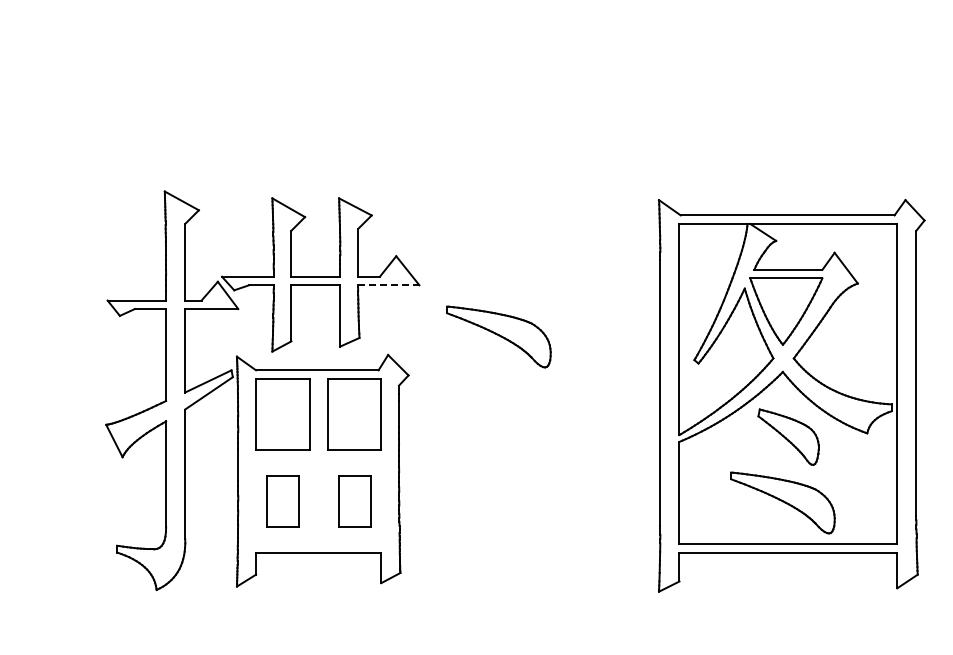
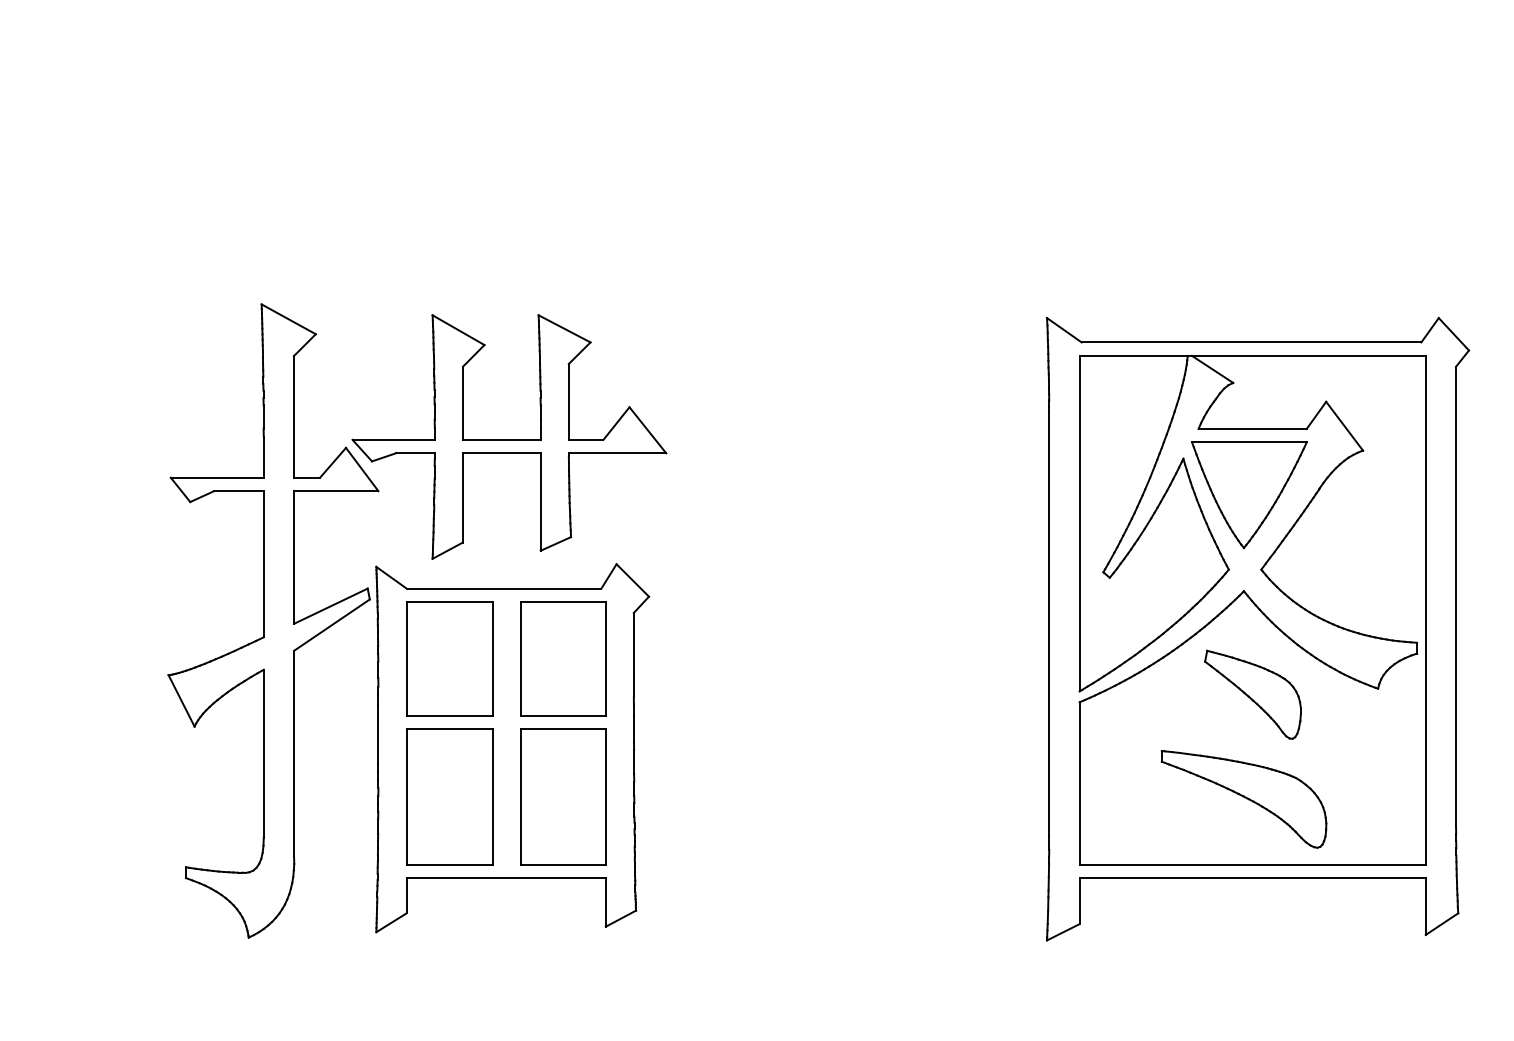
line: (388, 285) -> (617, 453), dashed -> solid
part: (498, 336) -> (791, 534), removed
part: (282, 501) -> (448, 797), size x1.67
part: (354, 501) -> (563, 797), size x1.67

